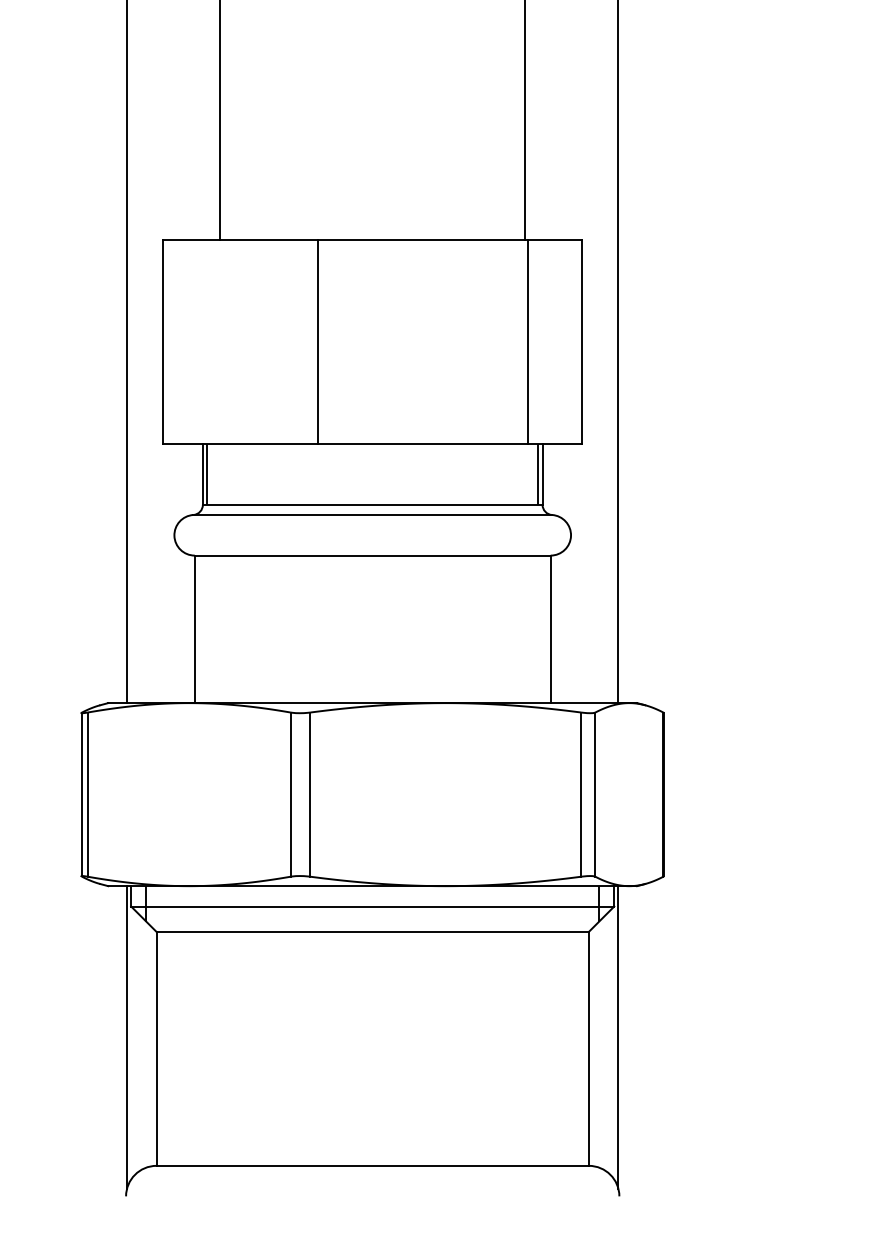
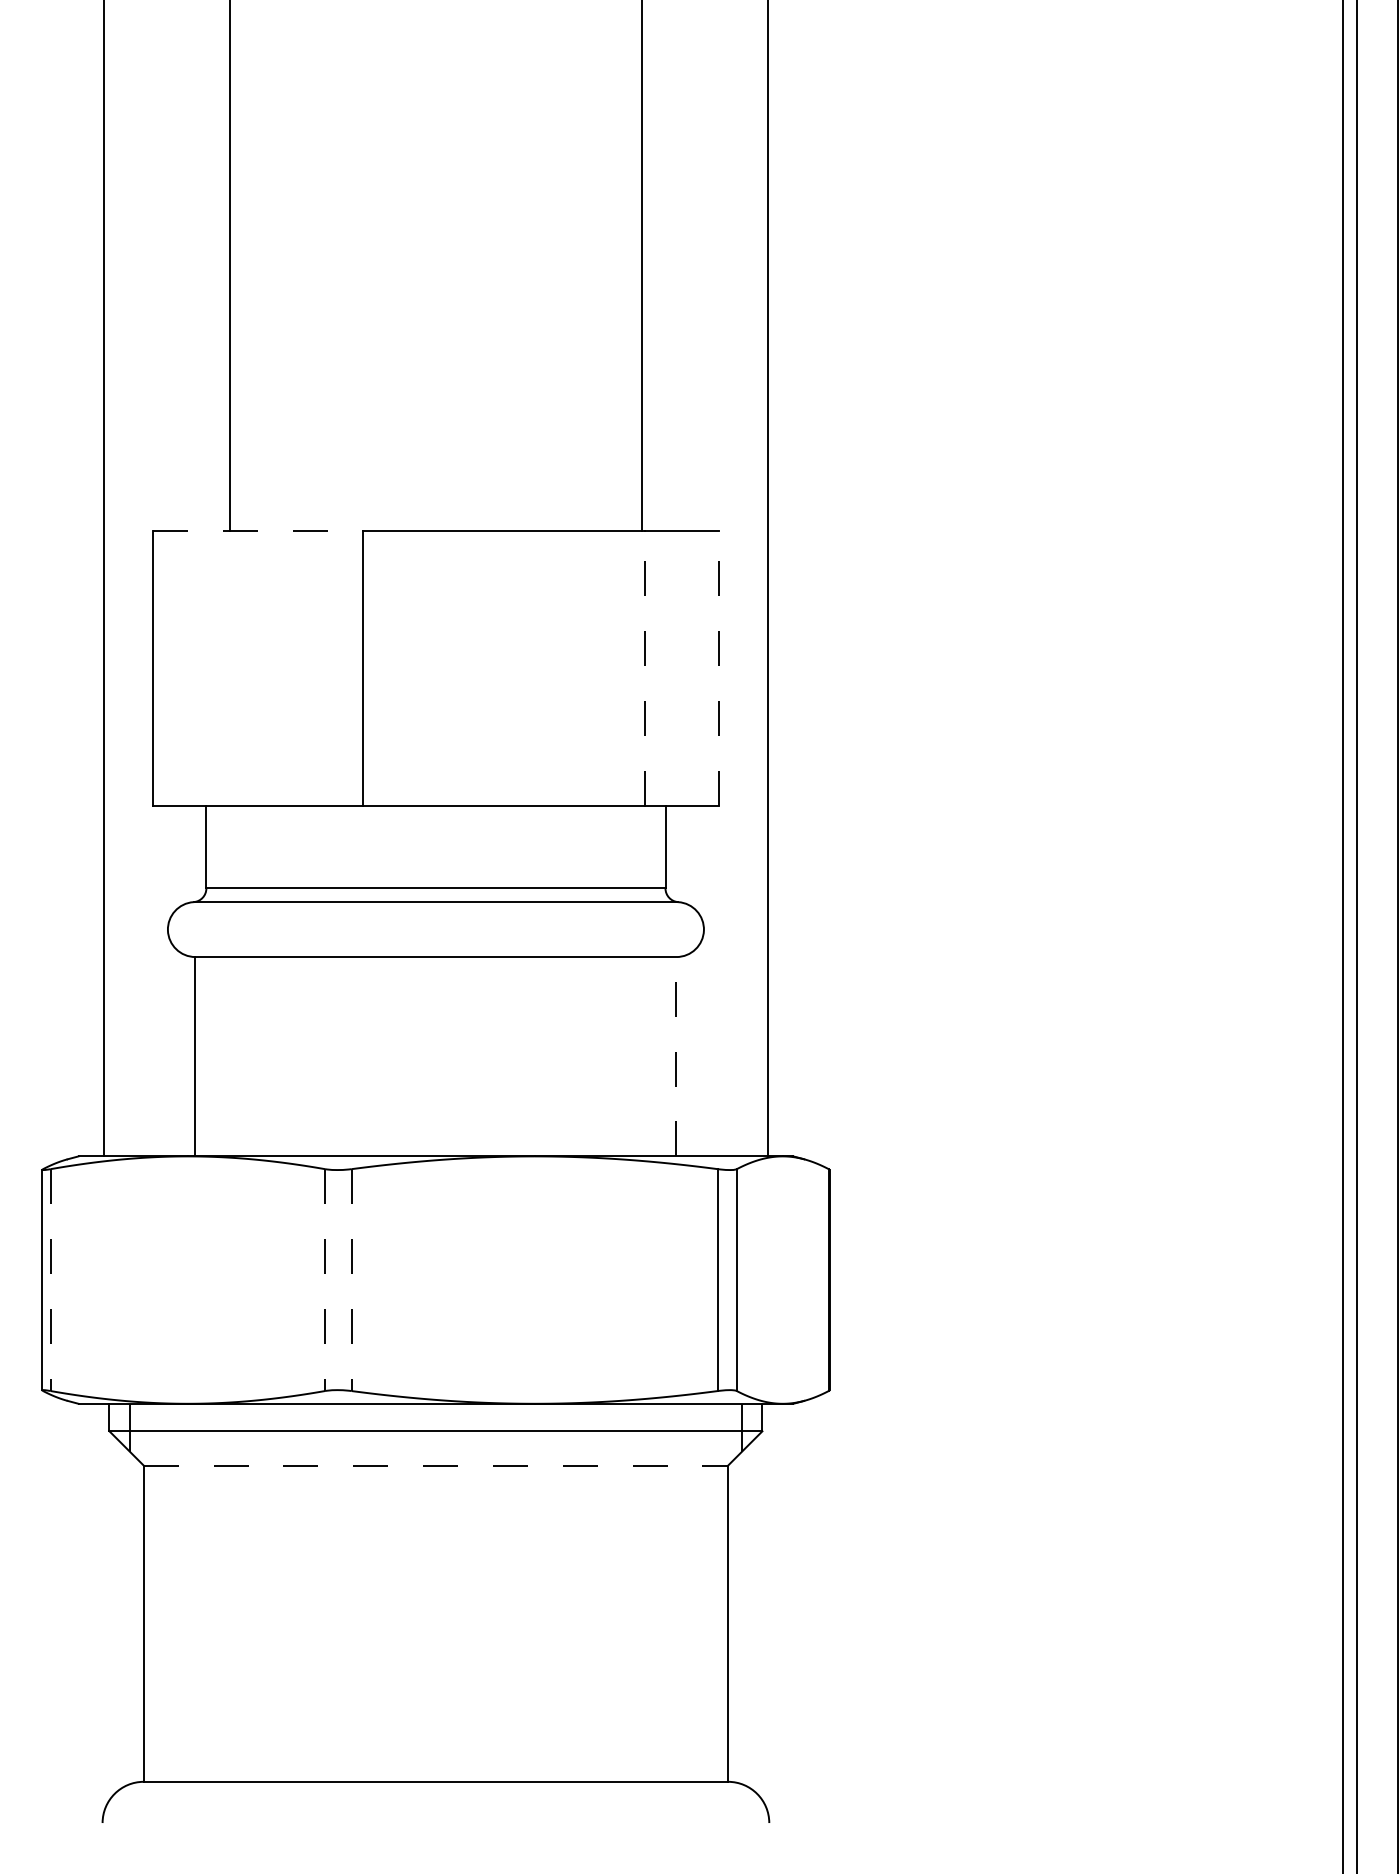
line: (240, 240) -> (257, 530), solid -> dashed
line: (527, 341) -> (645, 667), solid -> dashed
line: (581, 341) -> (718, 667), solid -> dashed
line: (206, 473) -> (211, 846), removed
line: (538, 473) -> (659, 846), removed
line: (550, 629) -> (676, 1056), solid -> dashed
line: (87, 794) -> (50, 1280), solid -> dashed
line: (291, 794) -> (325, 1280), solid -> dashed
line: (310, 794) -> (351, 1280), solid -> dashed
line: (373, 931) -> (436, 1465), solid -> dashed
line: (127, 1036) -> (104, 1607), removed
line: (618, 1036) -> (767, 1607), removed

